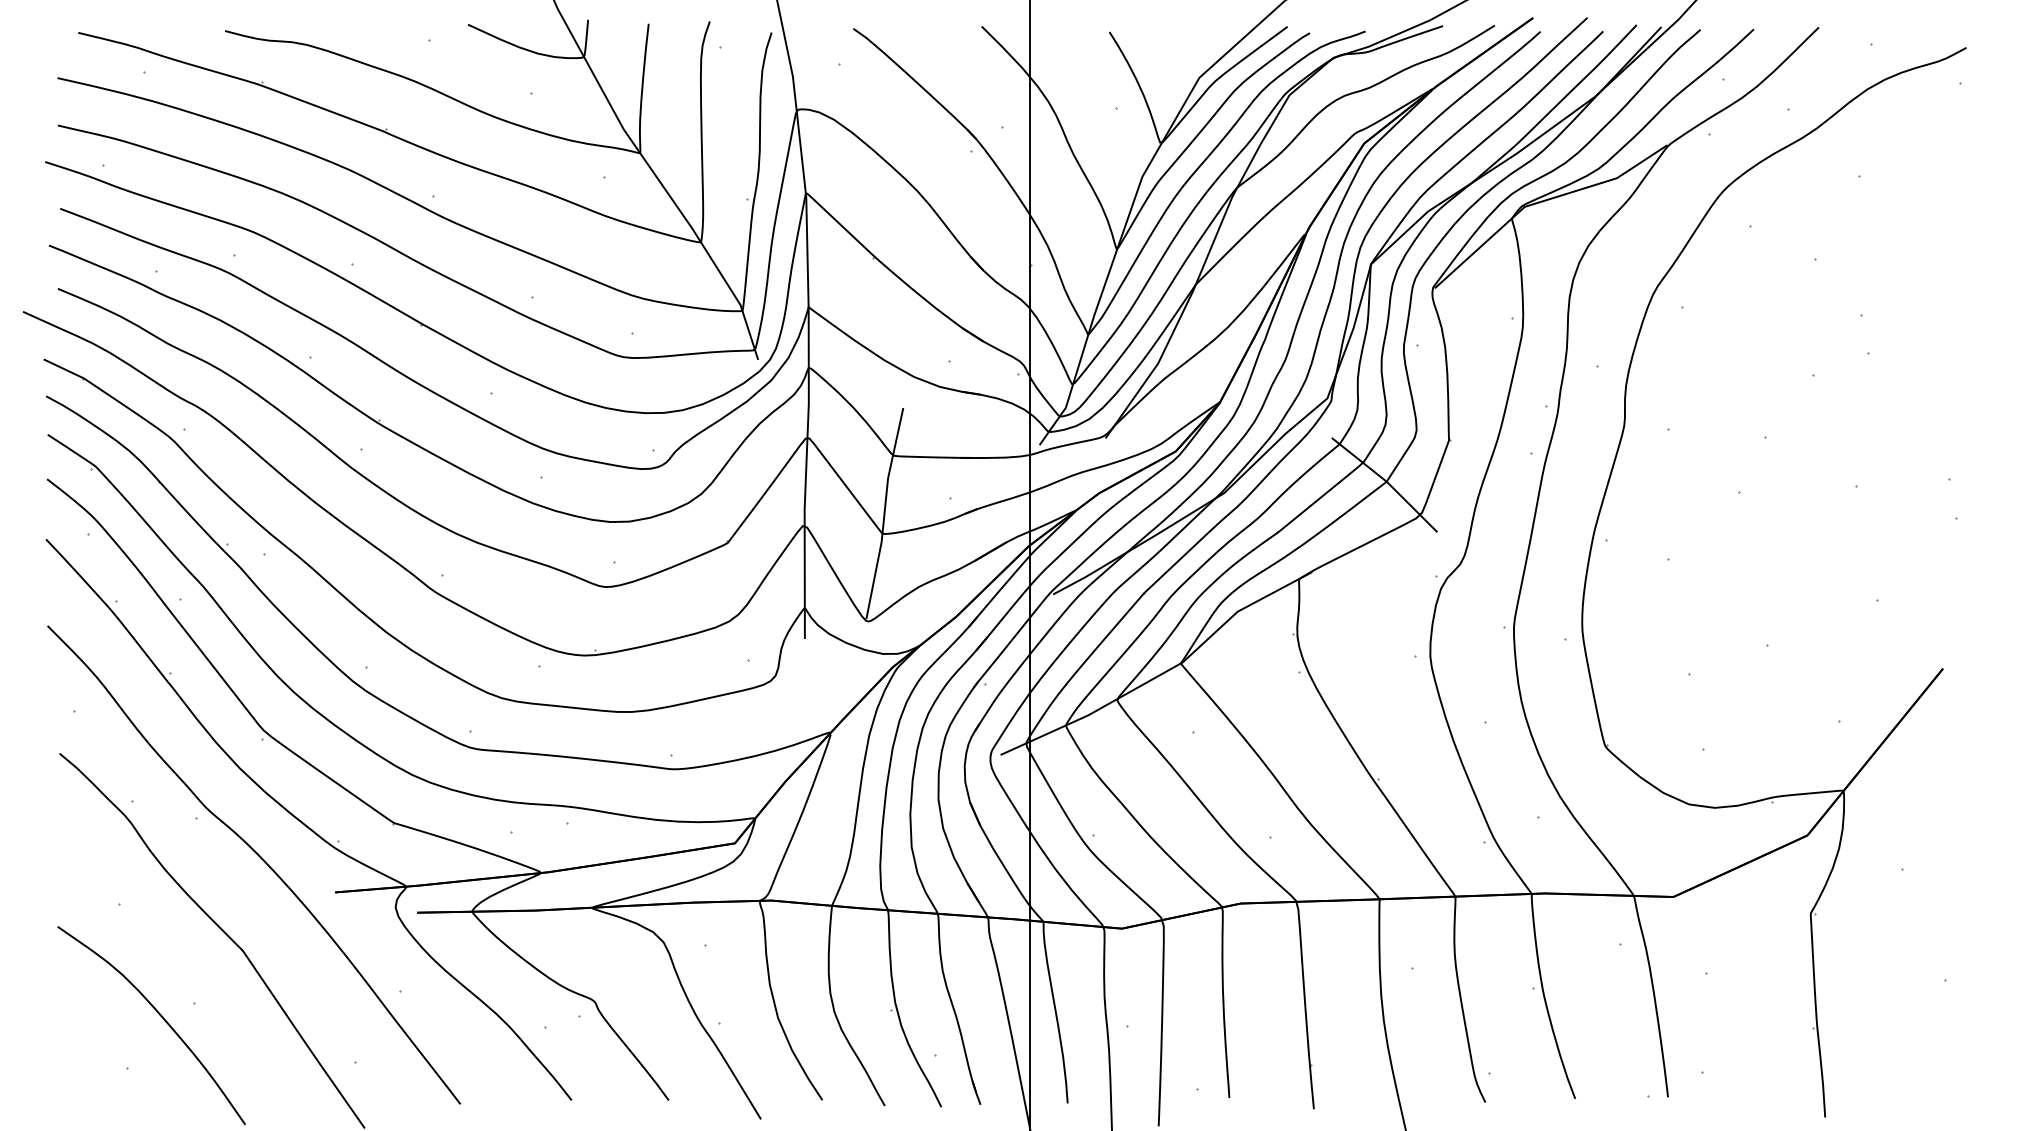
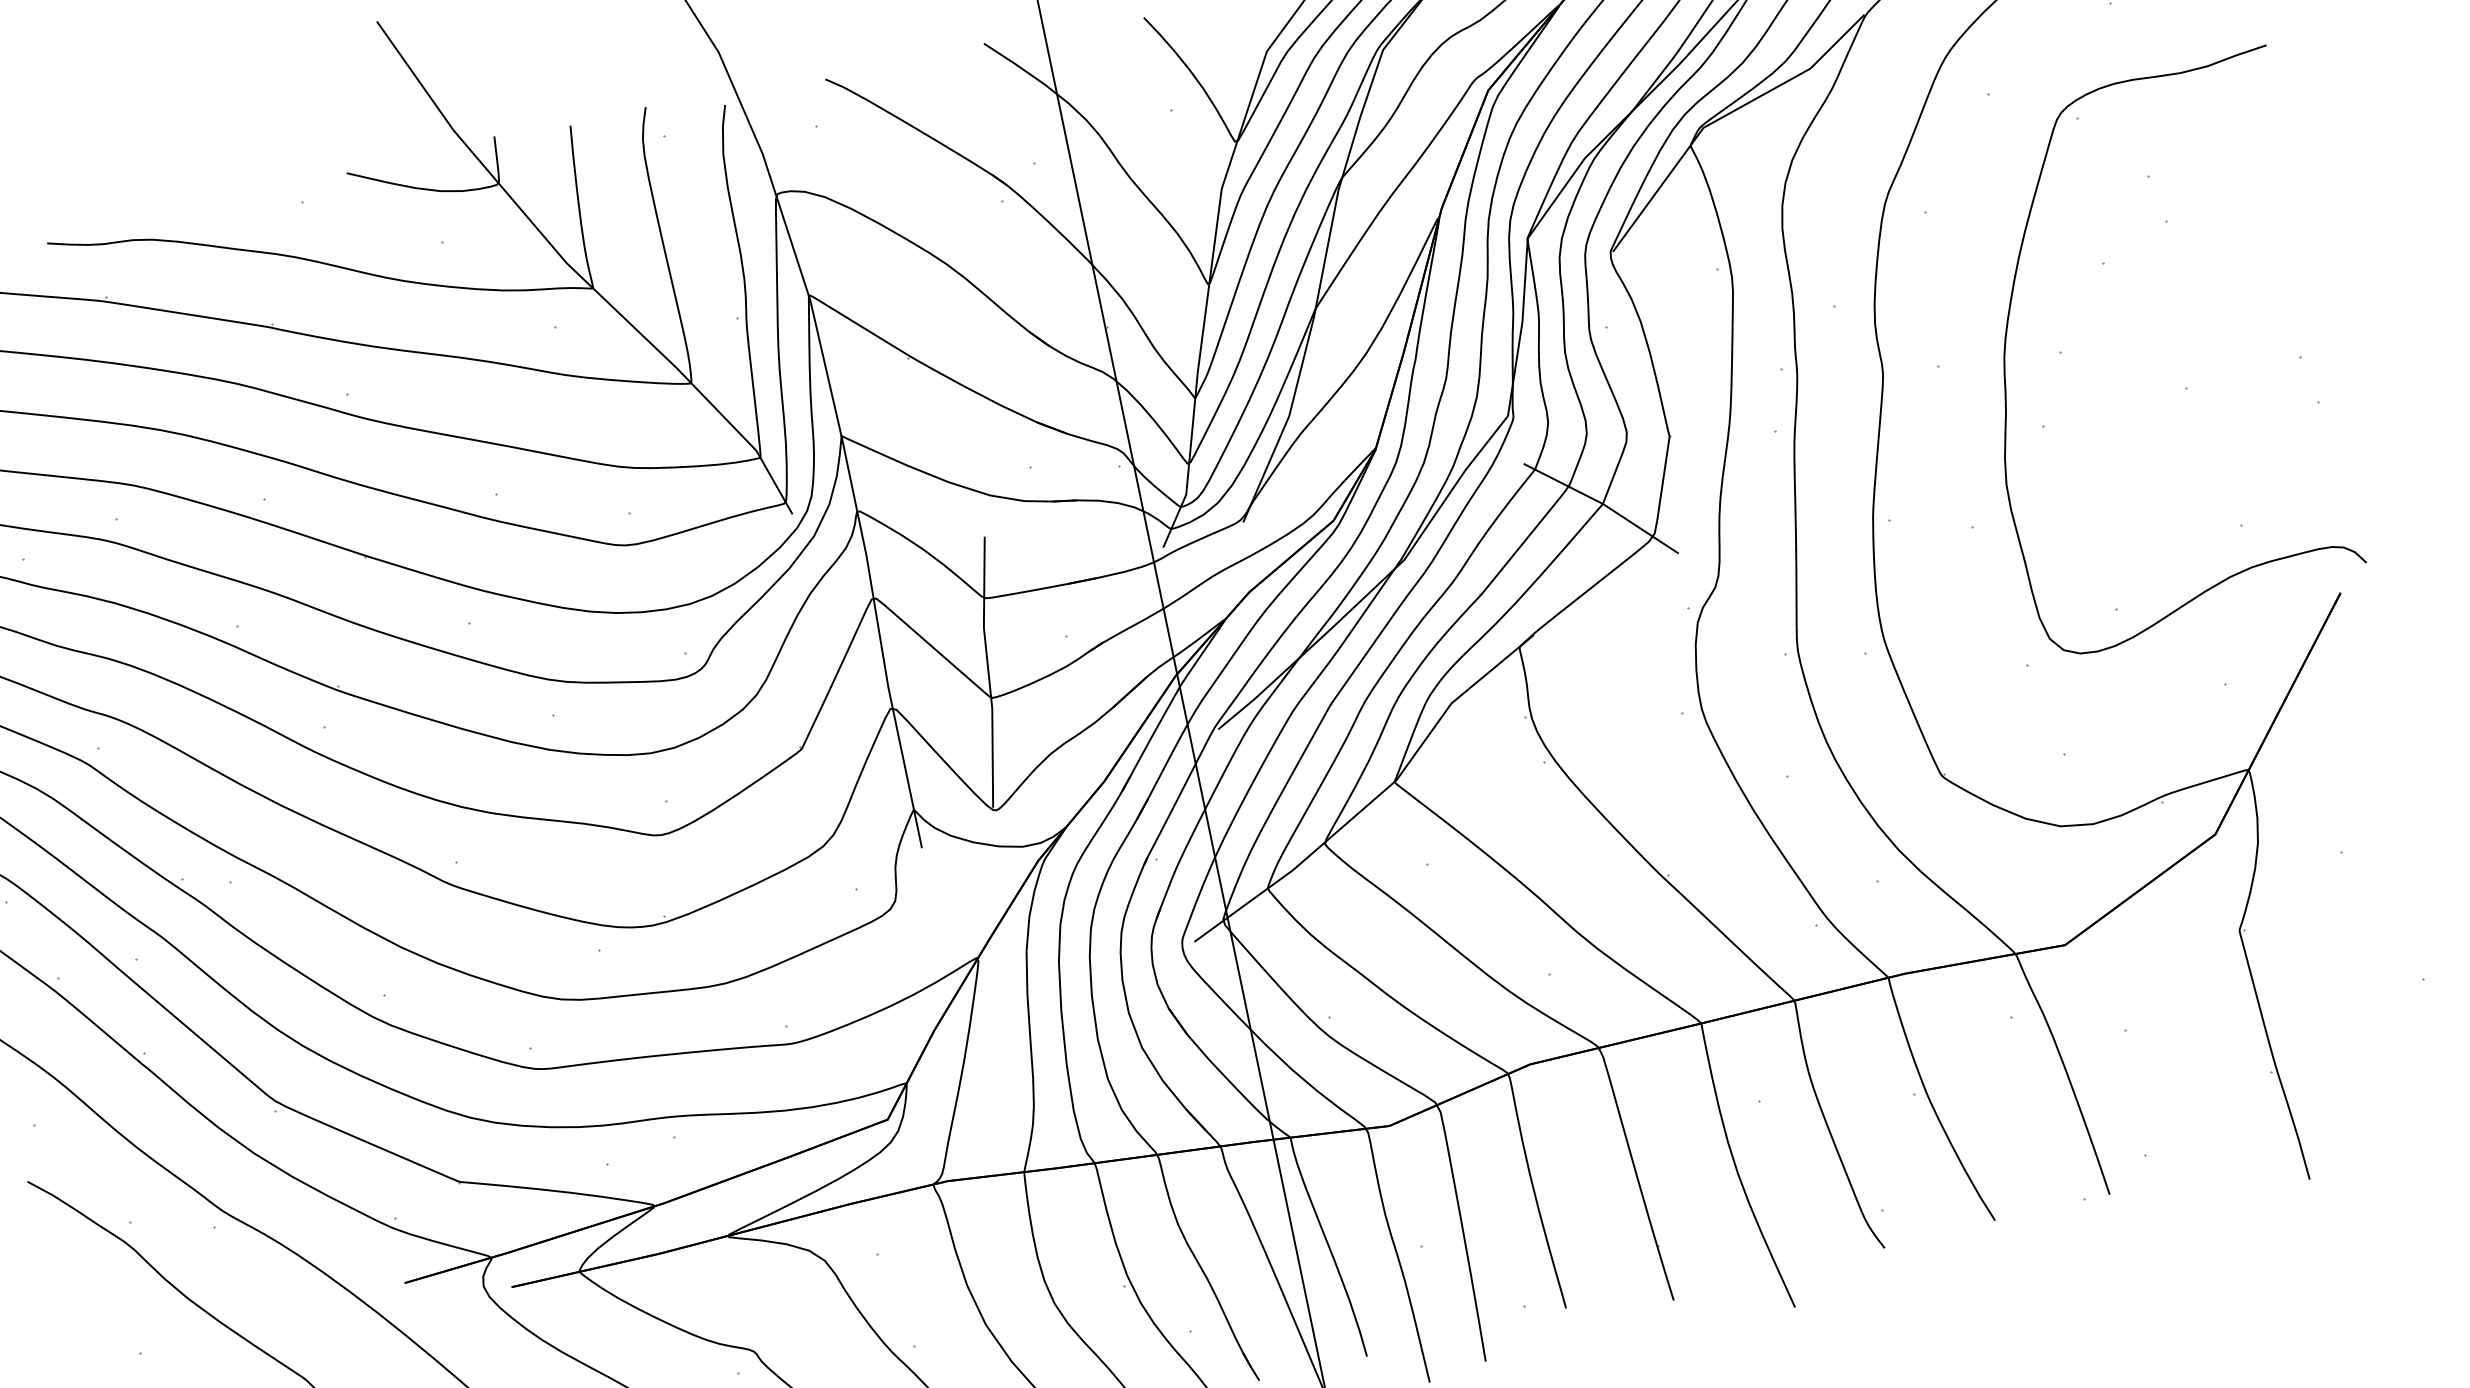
curve: (1724, 423) -> (2006, 345), added

